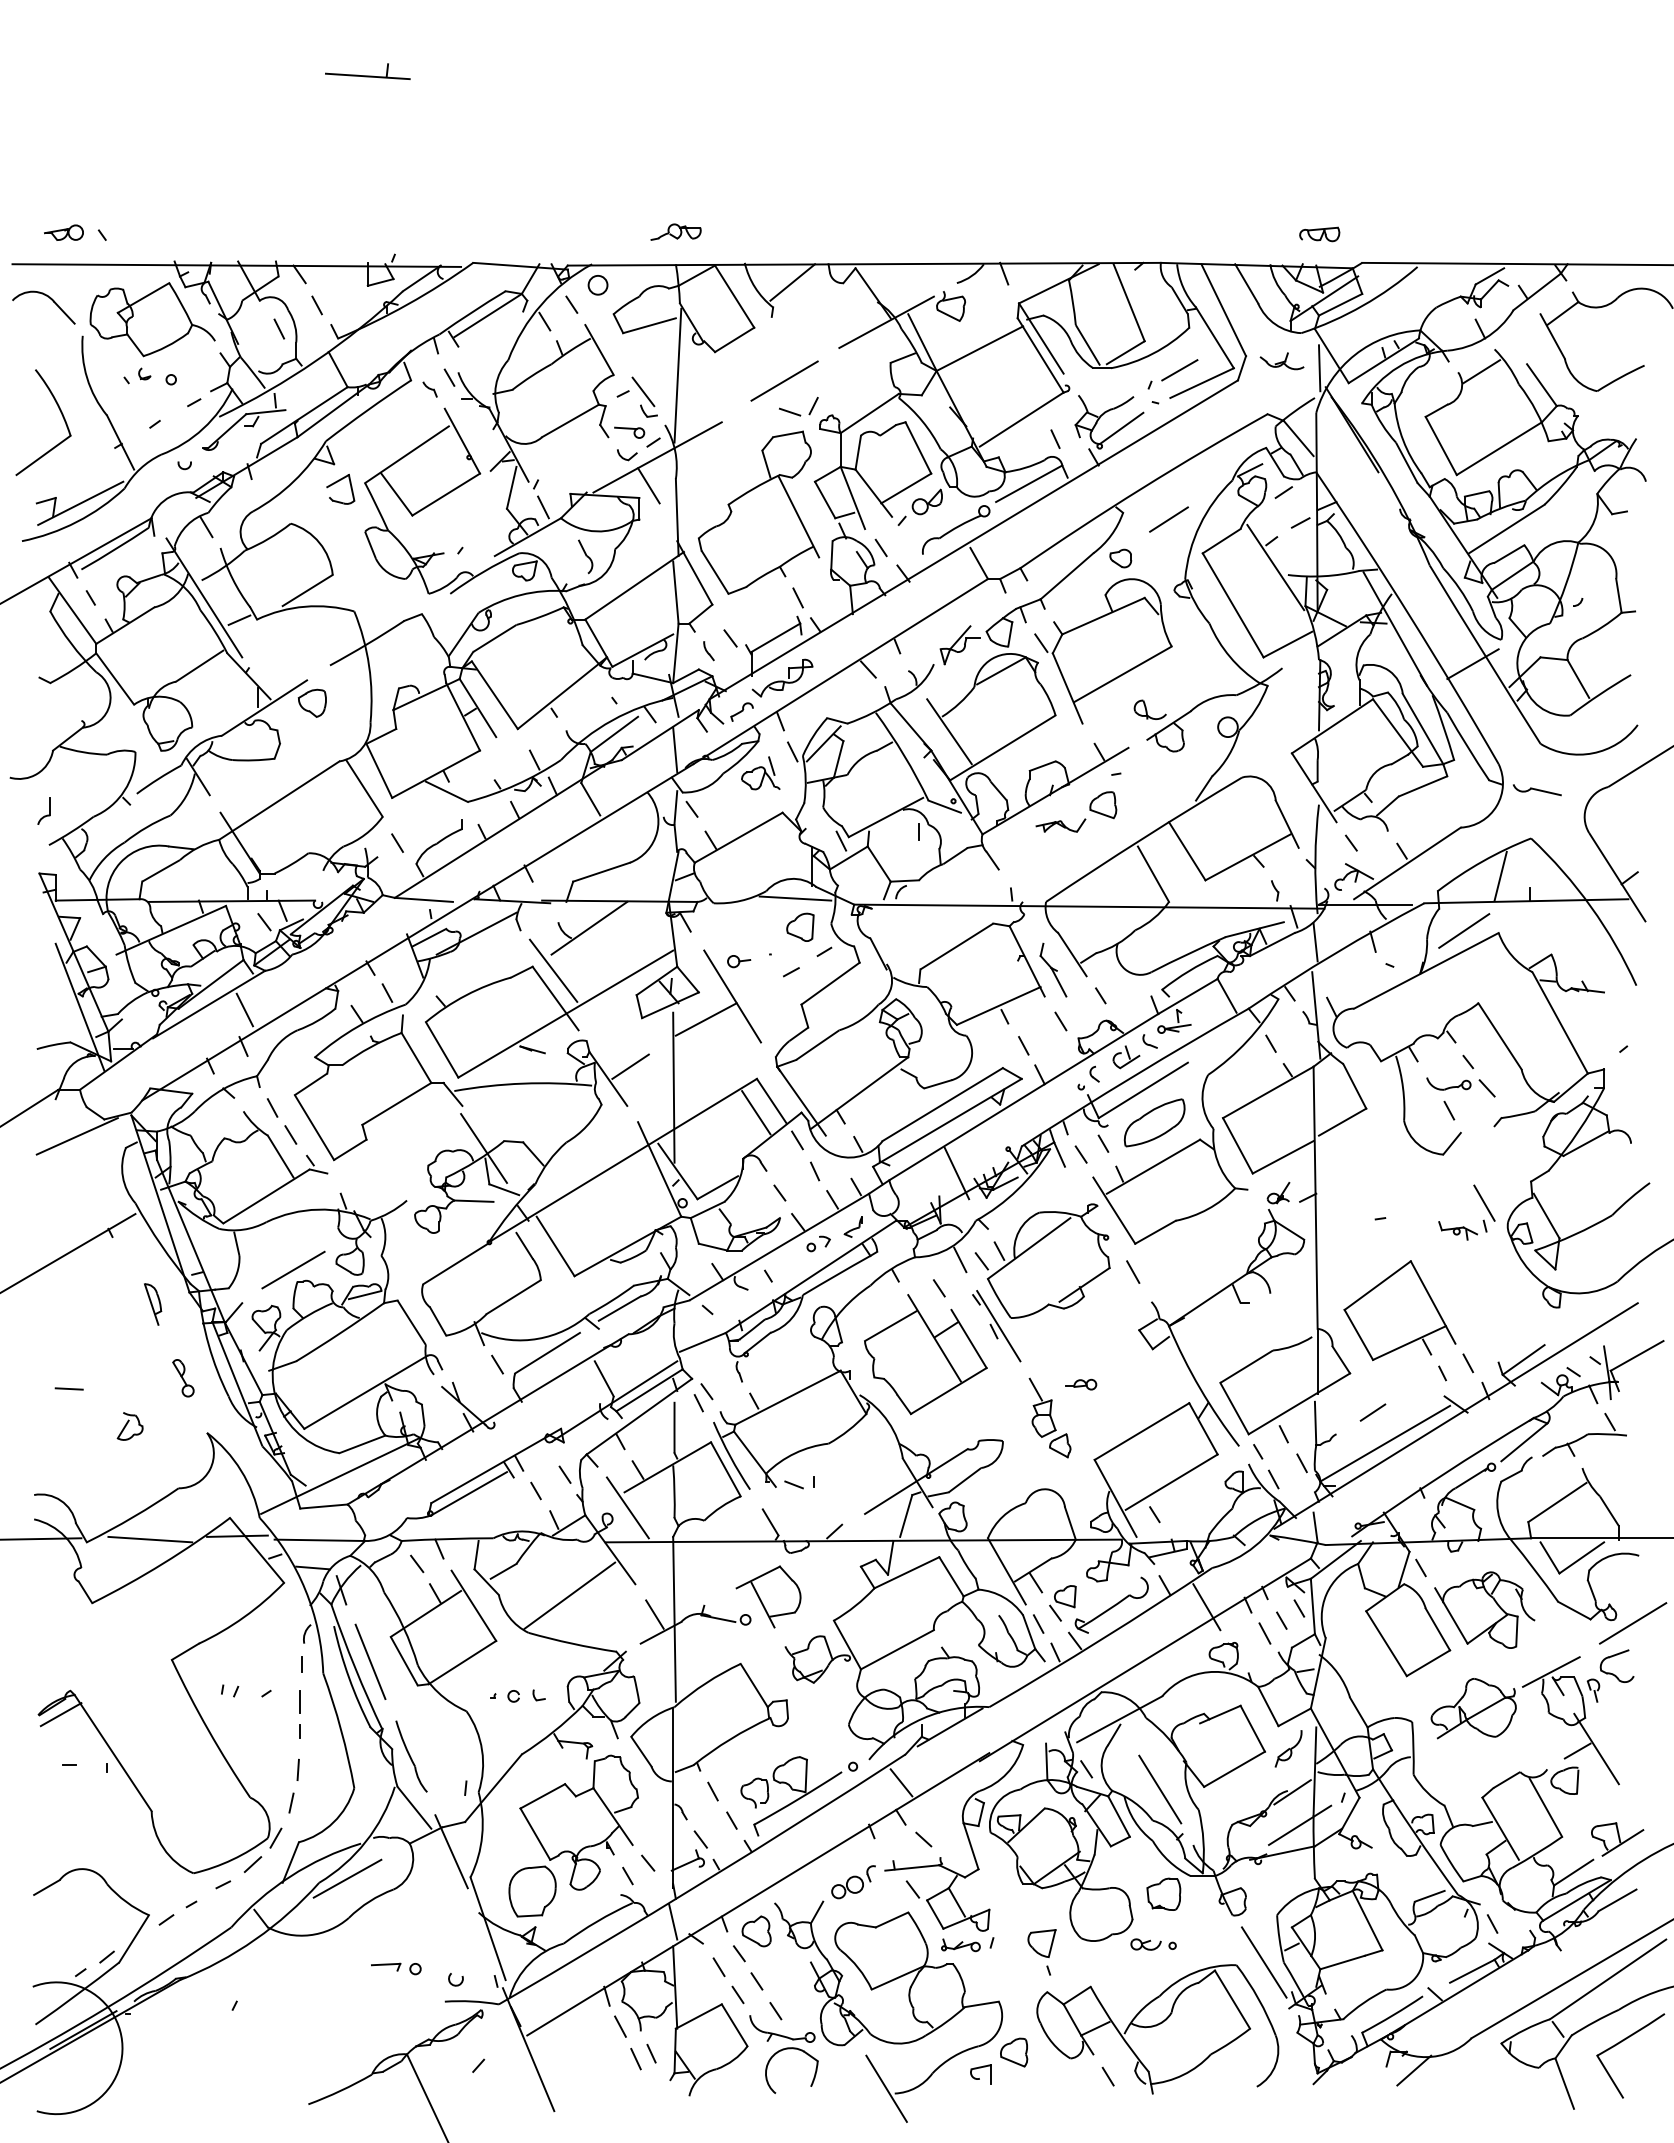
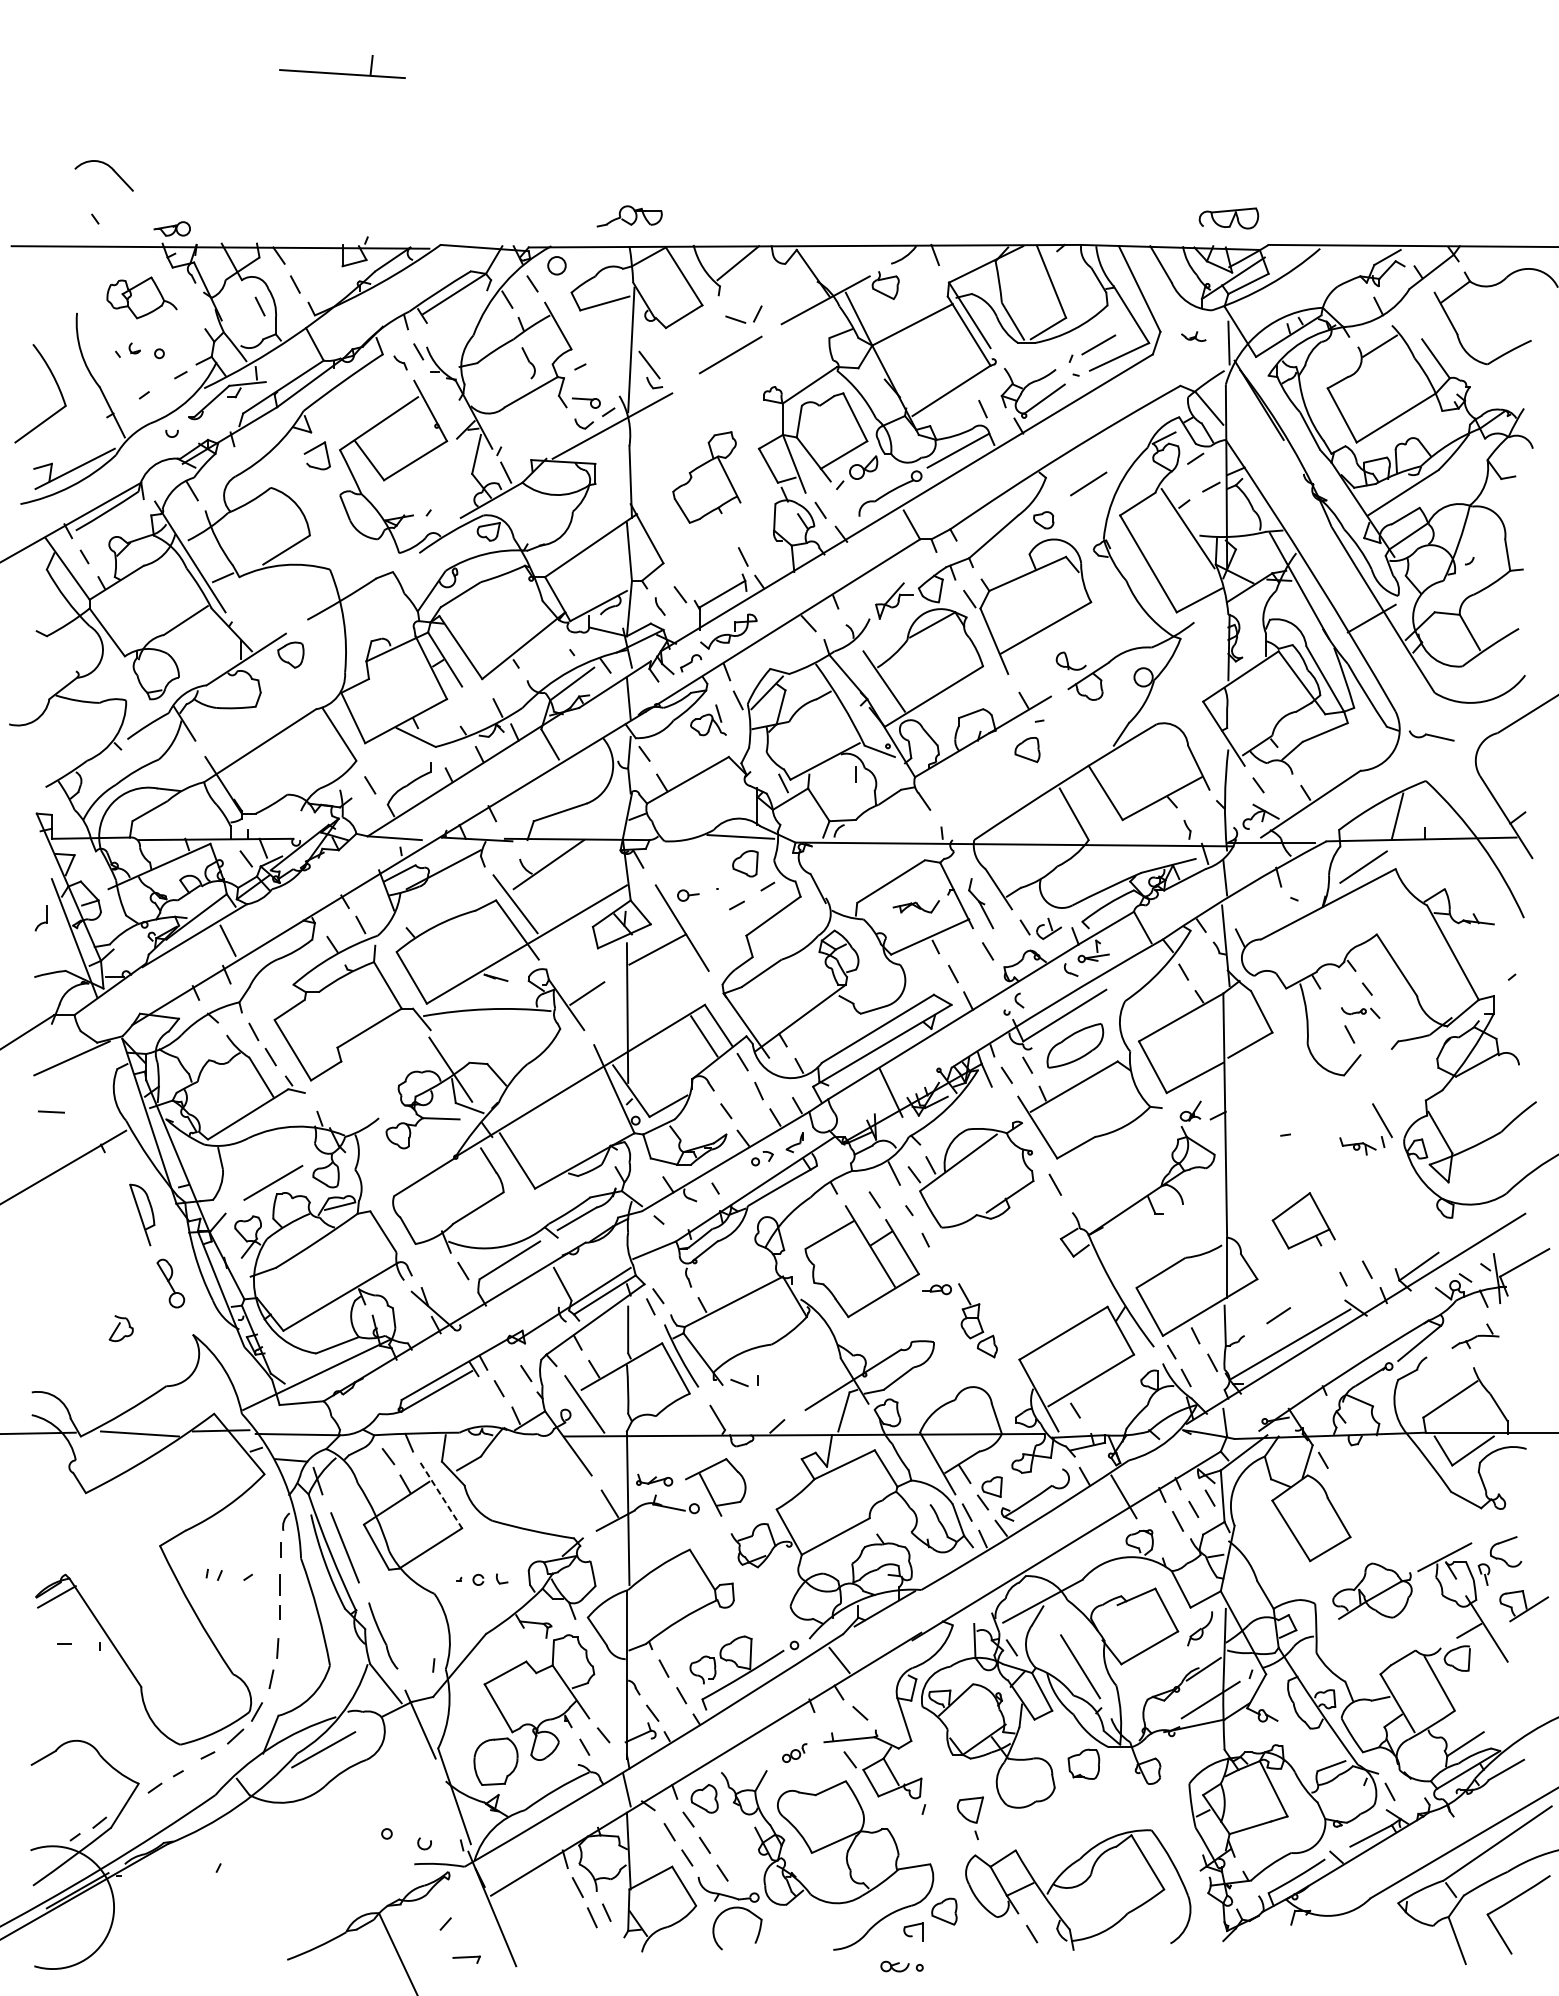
part: (367, 71) -> (342, 66), size x1.6
part: (675, 231) -> (629, 215), size x1.4
part: (63, 232) -> (171, 228), moved
part: (1319, 234) -> (1228, 218), size x1.6
part: (50, 299) -> (110, 168), moved
part: (152, 319) -> (142, 297), size x0.6
part: (1281, 361) -> (1193, 336), size x0.6
part: (644, 396) -> (650, 369), moved
part: (797, 413) -> (742, 320), moved
line: (648, 485) -> (603, 452), removed
part: (758, 512) -> (706, 477), size x0.6
part: (585, 556) -> (528, 362), moved
part: (43, 810) -> (40, 917), moved
part: (1060, 825) -> (915, 906), moved
part: (1126, 1057) -> (1049, 929), moved
part: (1460, 1087) -> (1360, 1012), size x0.6
part: (153, 1304) -> (142, 1214), size x1.6
part: (1399, 1310) -> (1303, 1220), size x0.6
line: (998, 1326) -> (929, 1235), removed
part: (183, 1378) -> (170, 1283), size x1.4
part: (1081, 1384) -> (937, 1289), moved
line: (68, 1388) -> (50, 1111), moved
part: (1584, 1434) -> (1475, 1336), size x0.6
line: (569, 1595) -> (530, 1486), removed
line: (473, 1605) -> (440, 1495), solid -> dashed
part: (1484, 1609) -> (1382, 1499), removed
line: (1633, 1623) -> (1521, 1512), removed
part: (1617, 1839) -> (1524, 1606), moved
part: (853, 1882) -> (794, 1753), size x0.6
part: (1153, 1944) -> (901, 1966), moved
part: (960, 1945) -> (654, 1480), moved
line: (1263, 1962) -> (1176, 1827), removed
part: (386, 1966) -> (467, 1959), moved
line: (1414, 2070) -> (1317, 1928), removed
line: (886, 2088) -> (825, 1945), removed

